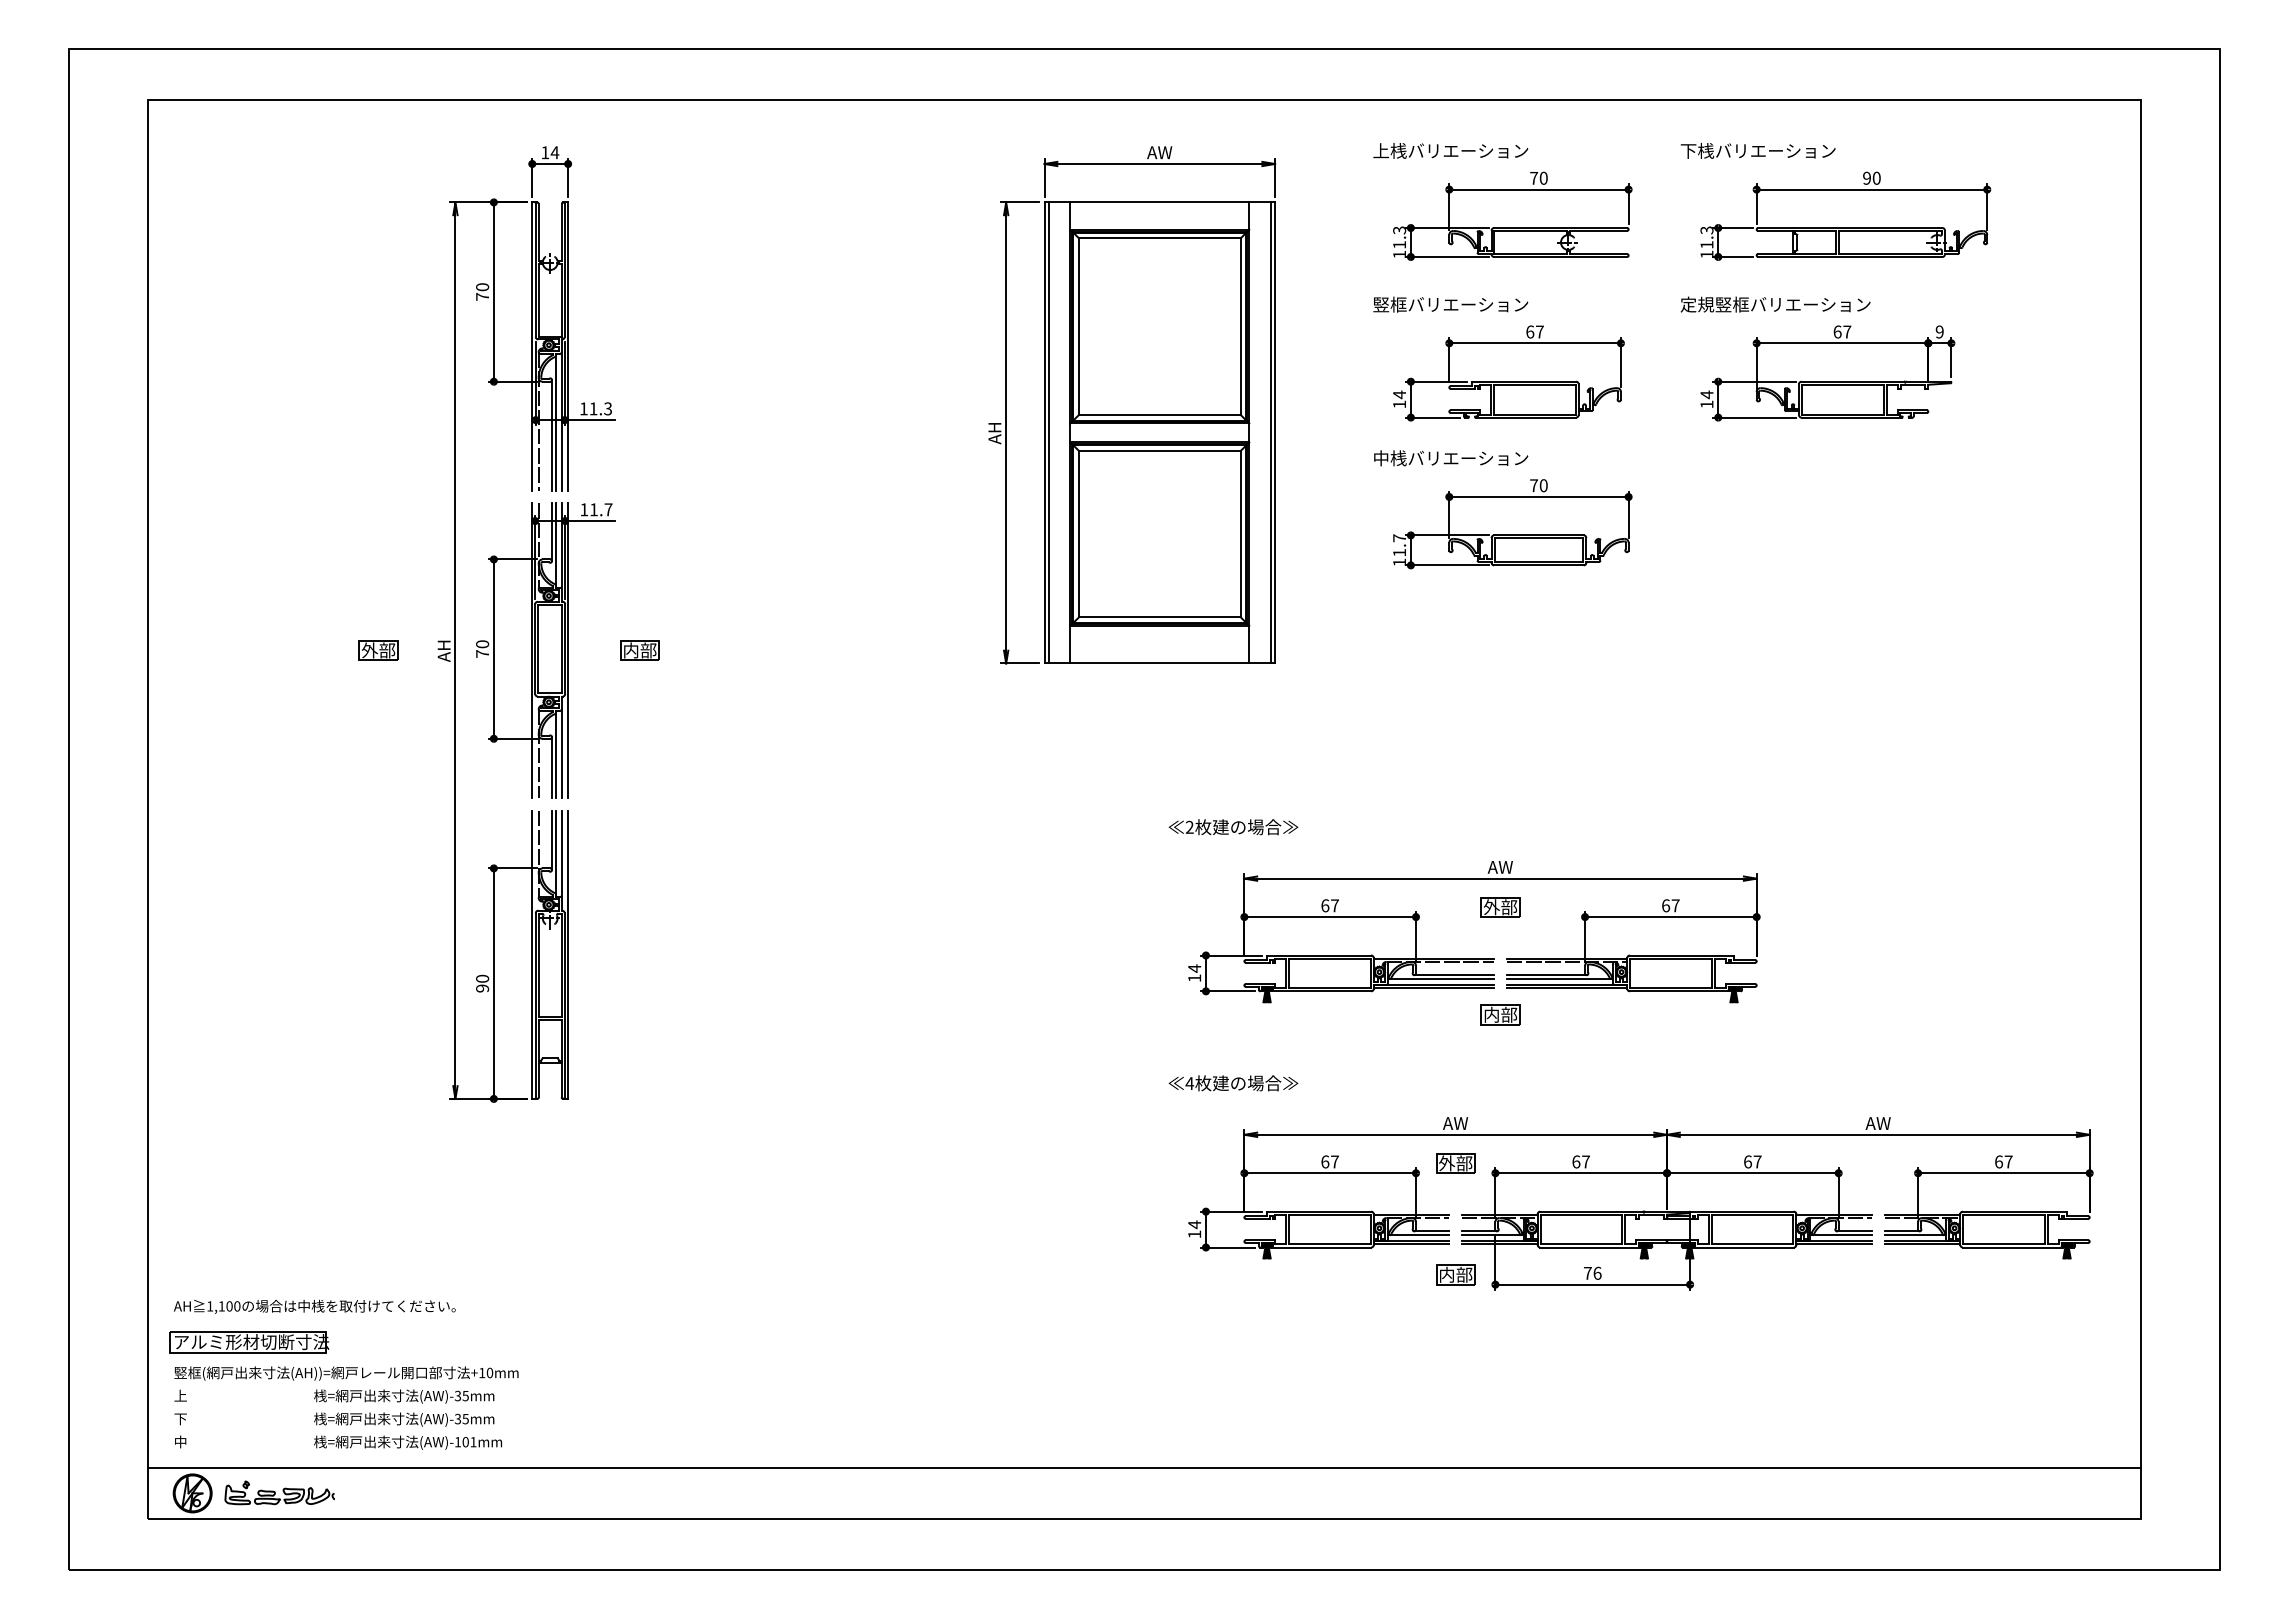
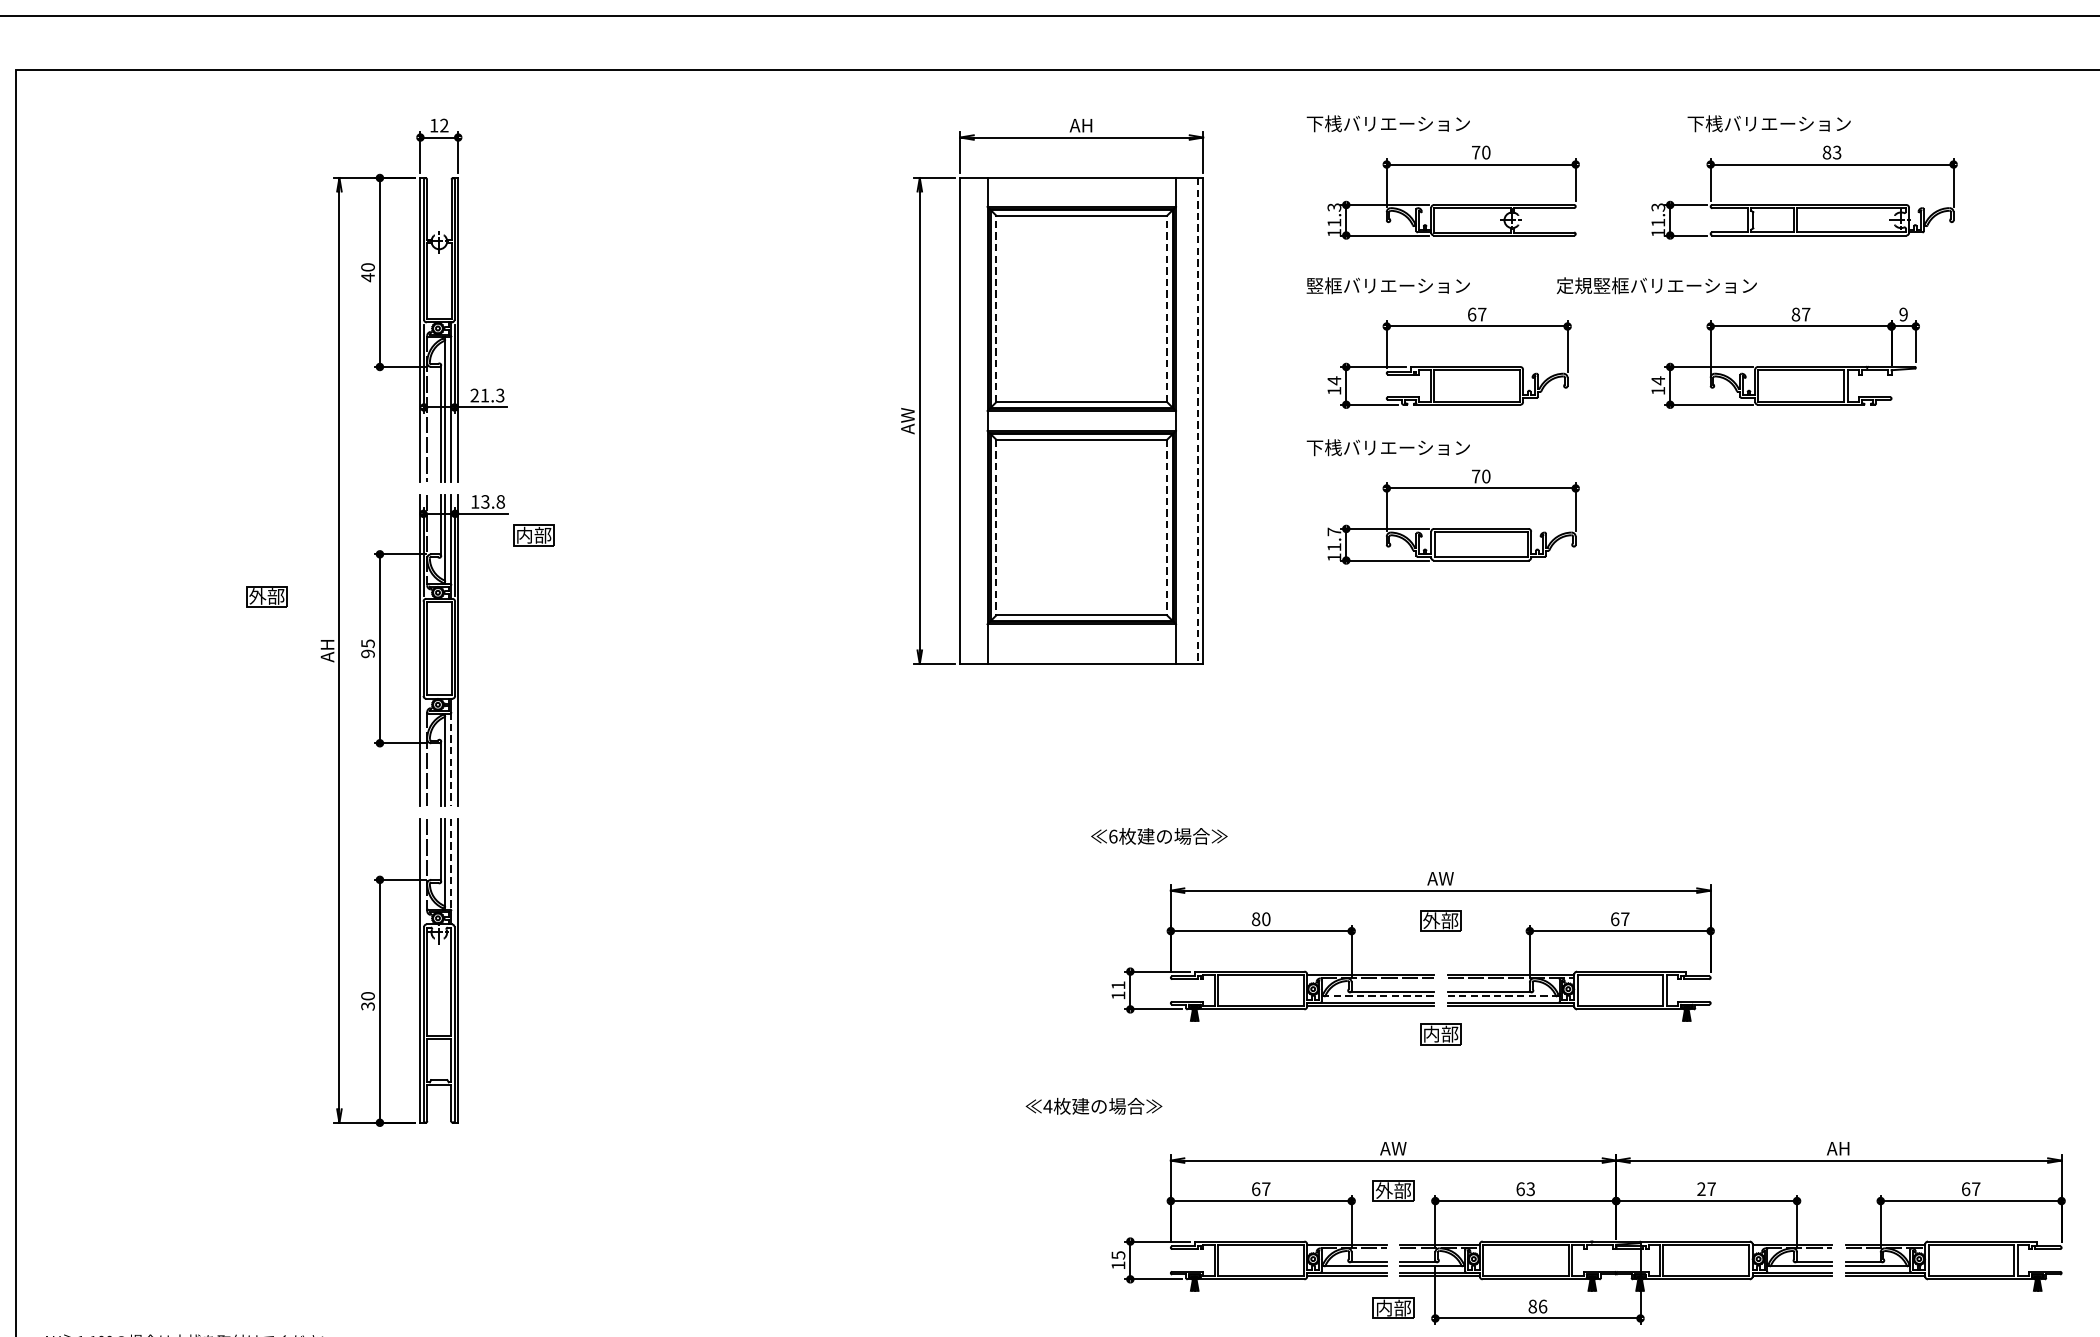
text: (1380, 150) -> (1314, 123), 上桟バリエーション -> 下桟バリエーション
text: (1757, 150) -> (1768, 123), moved
text: (554, 152) -> (443, 125), 14 -> 12
text: (1159, 152) -> (1081, 125), AW -> AH
text: (1871, 177) -> (1831, 151), 90 -> 83
text: (482, 296) -> (367, 277), 70 -> 40
text: (1775, 304) -> (1656, 285), moved
line: (1078, 326) -> (996, 308), solid -> dashed
line: (1240, 326) -> (1166, 308), solid -> dashed
text: (1837, 331) -> (1795, 314), 67 -> 87
text: (583, 408) -> (474, 395), 11.3 -> 21.3
text: (994, 432) -> (907, 420), AH -> AW
line: (1049, 432) -> (965, 420), removed
line: (1270, 432) -> (1198, 420), solid -> dashed
text: (1380, 458) -> (1314, 447), 中桟バリエーション -> 下桟バリエーション
text: (601, 509) -> (493, 501), 11.7 -> 13.8
line: (1078, 534) -> (996, 527), solid -> dashed
line: (1240, 534) -> (1166, 527), solid -> dashed
text: (482, 648) -> (367, 648), 70 -> 95
part: (378, 650) -> (266, 596), moved
part: (639, 650) -> (533, 535), moved
line: (561, 754) -> (451, 759), solid -> dashed
text: (1189, 826) -> (1112, 835), 2 -> 6
line: (561, 854) -> (451, 865), solid -> dashed
text: (1329, 905) -> (1260, 918), 67 -> 80
text: (1194, 968) -> (1118, 985), 14 -> 11
line: (1441, 979) -> (1378, 996), solid -> dashed
line: (1560, 979) -> (1503, 996), solid -> dashed
text: (482, 988) -> (367, 1006), 90 -> 30
text: (1233, 1083) -> (1094, 1106), moved
text: (1877, 1123) -> (1838, 1148), AW -> AH
text: (1585, 1161) -> (1530, 1188), 67 -> 63
text: (1748, 1161) -> (1702, 1188), 67 -> 27
text: (1194, 1224) -> (1118, 1255), 14 -> 15
text: (1587, 1272) -> (1532, 1305), 76 -> 86

